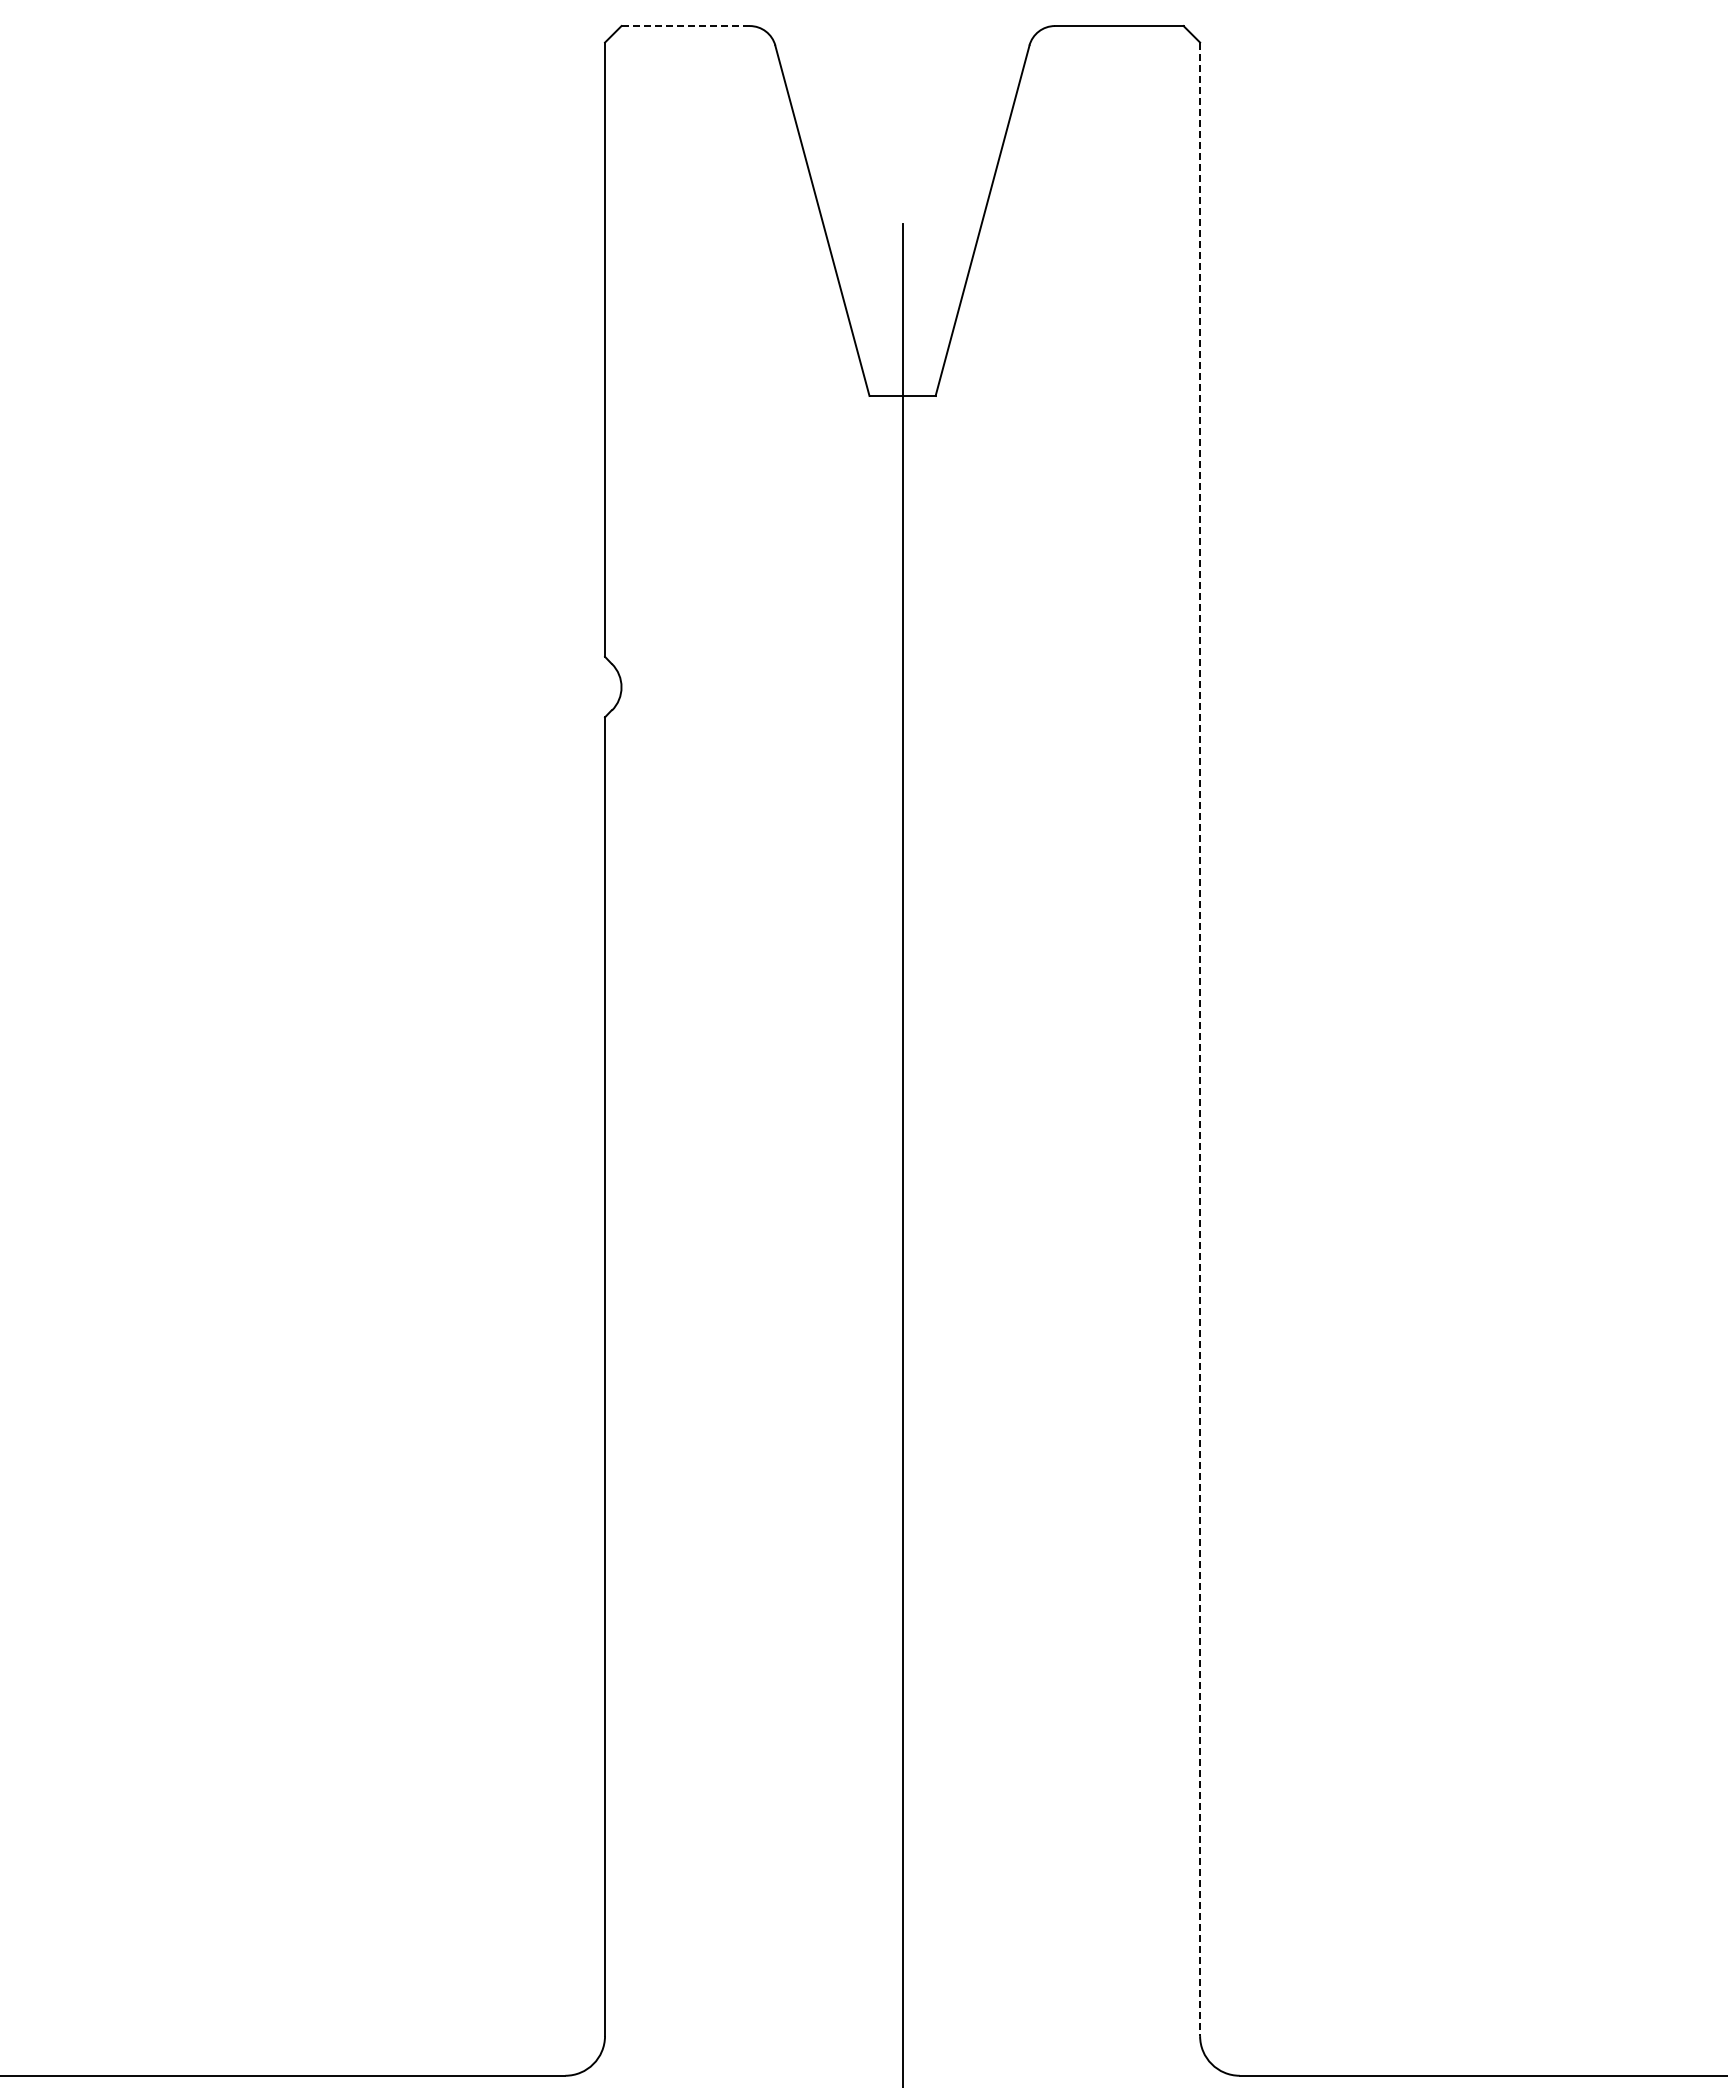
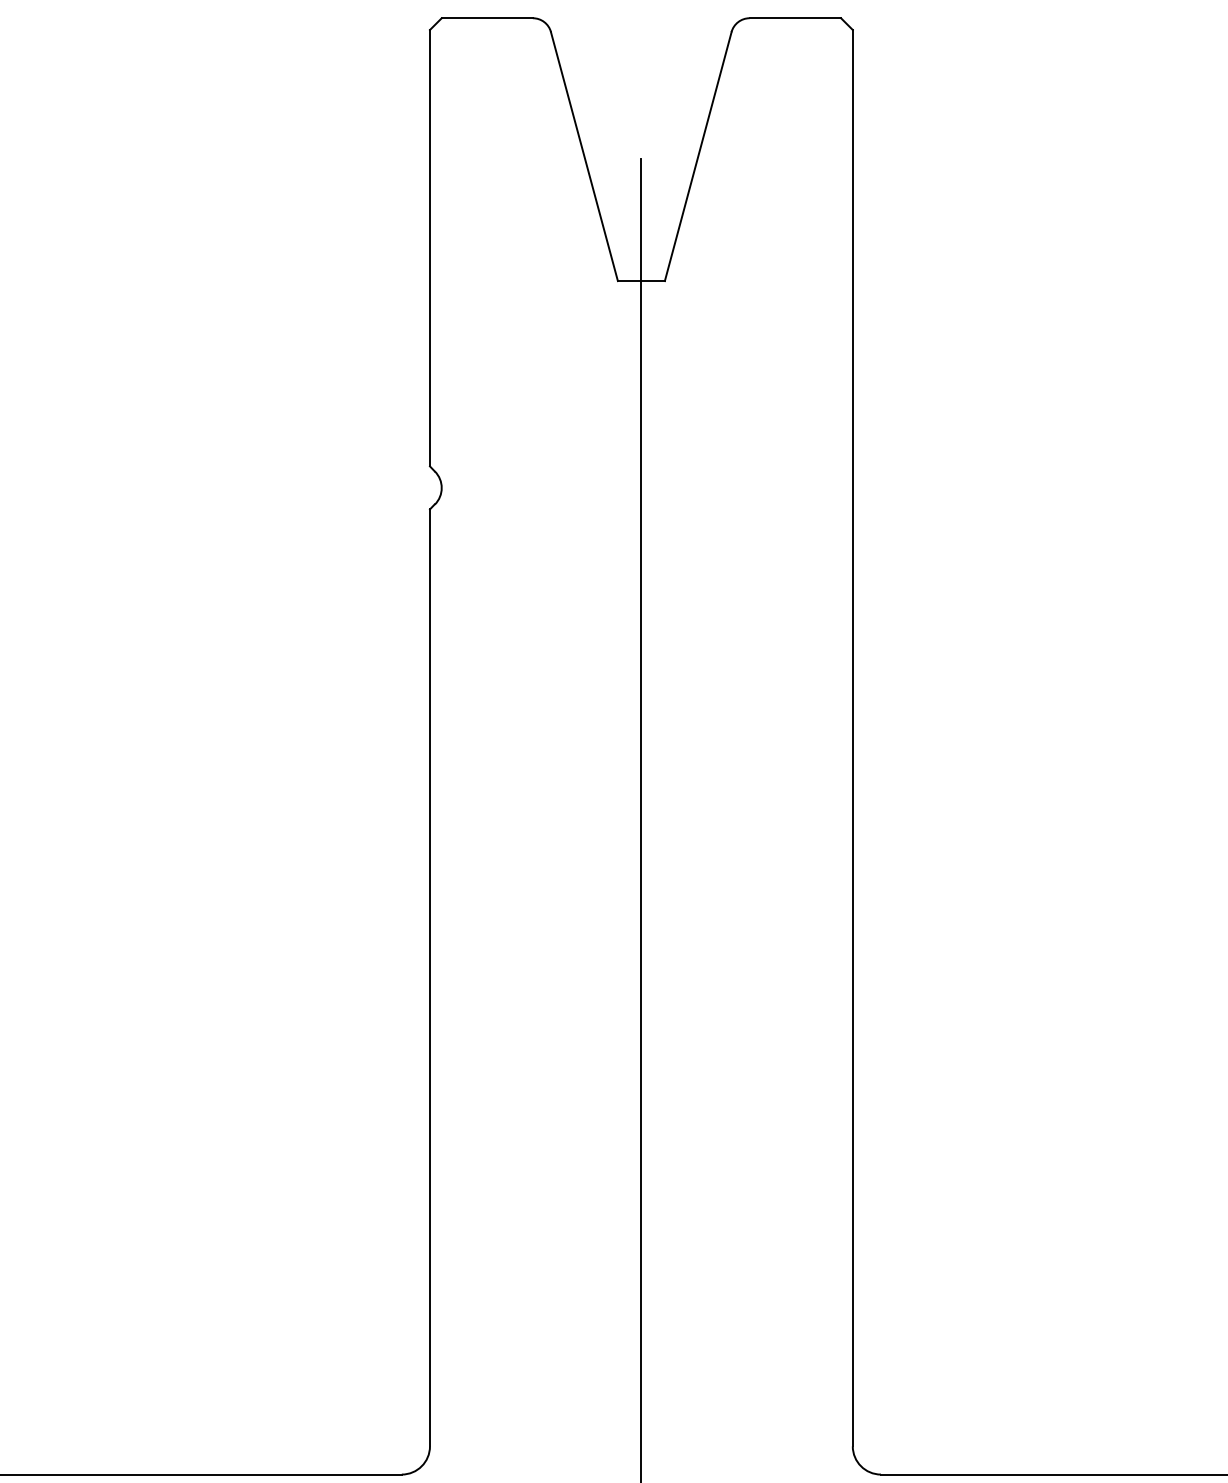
line: (686, 26) -> (487, 18), dashed -> solid
line: (1200, 1039) -> (853, 738), dashed -> solid

